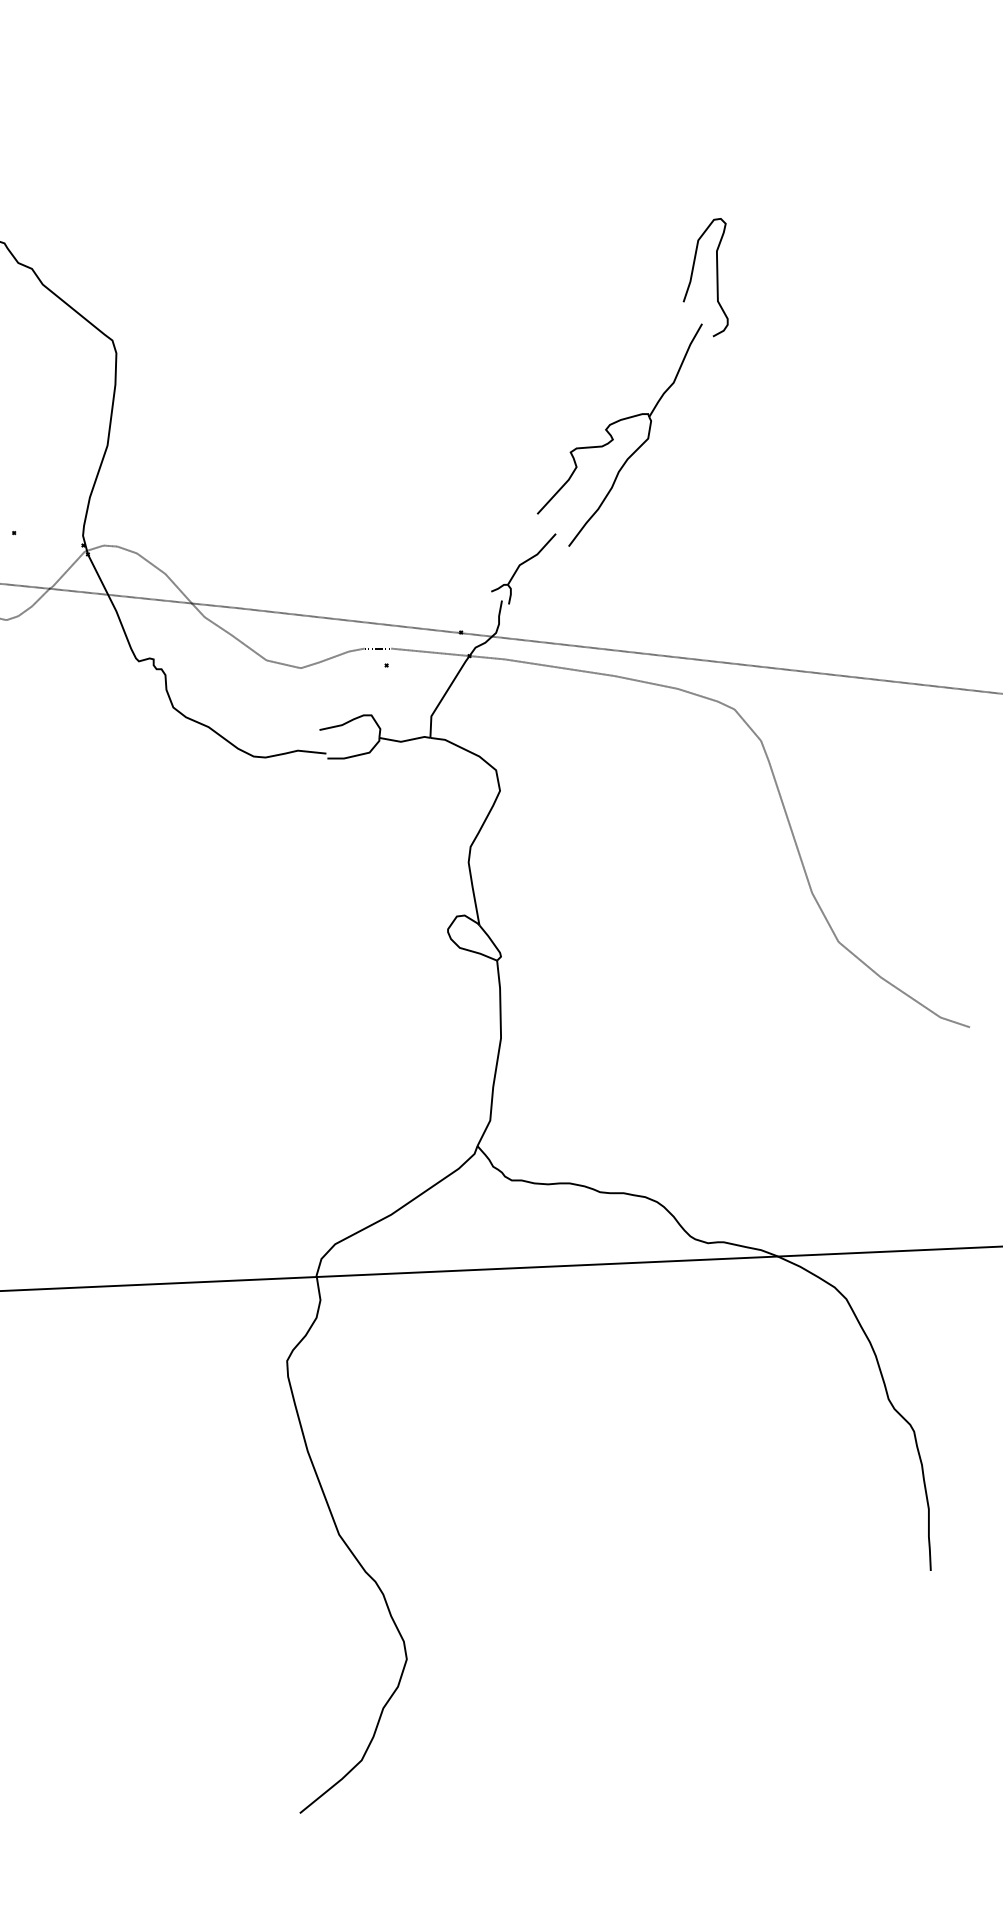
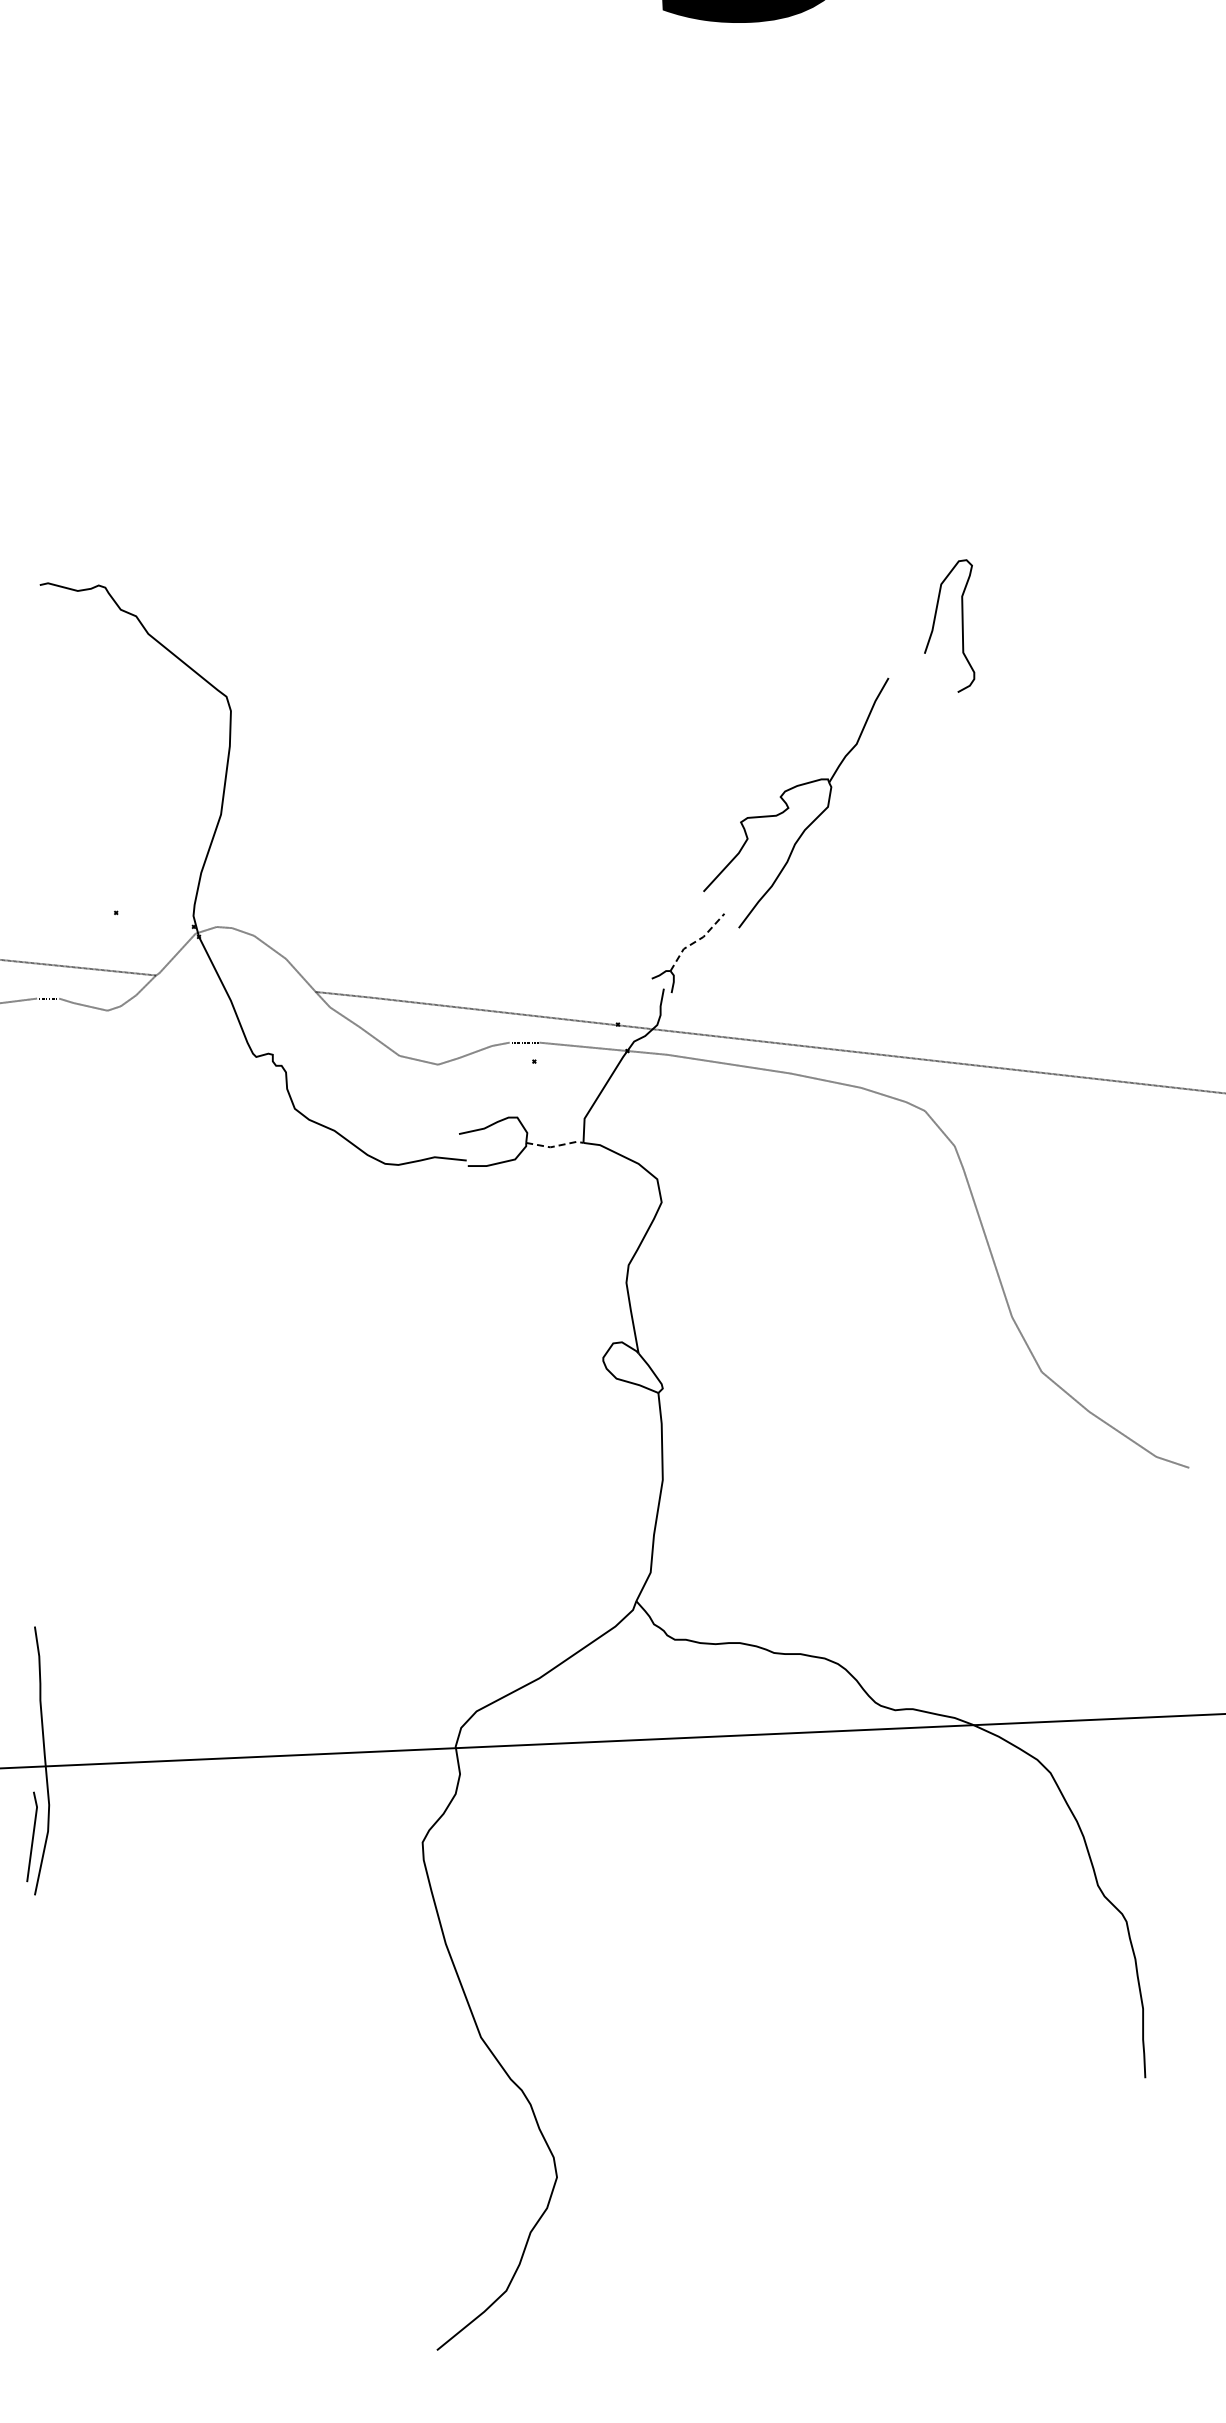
curve: (716, 277) -> (961, 625), moved
line: (531, 558) -> (696, 941), solid -> dashed
line: (120, 595) -> (235, 983), removed
line: (405, 741) -> (555, 1146), solid -> dashed

